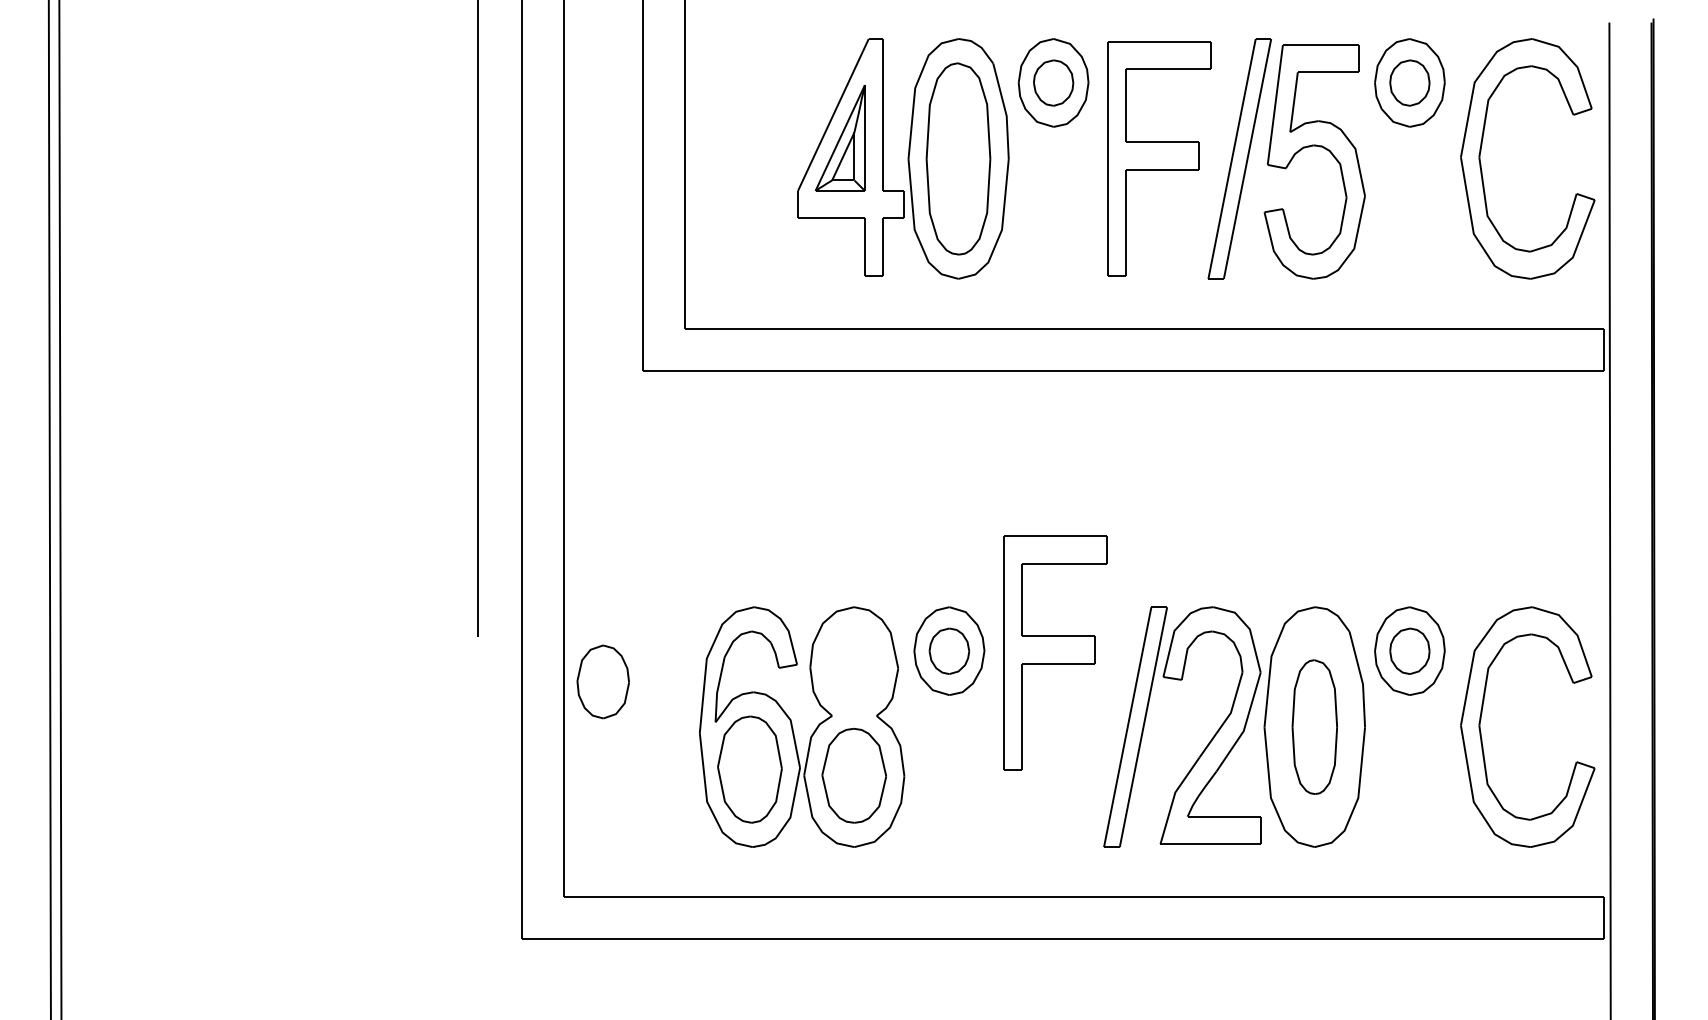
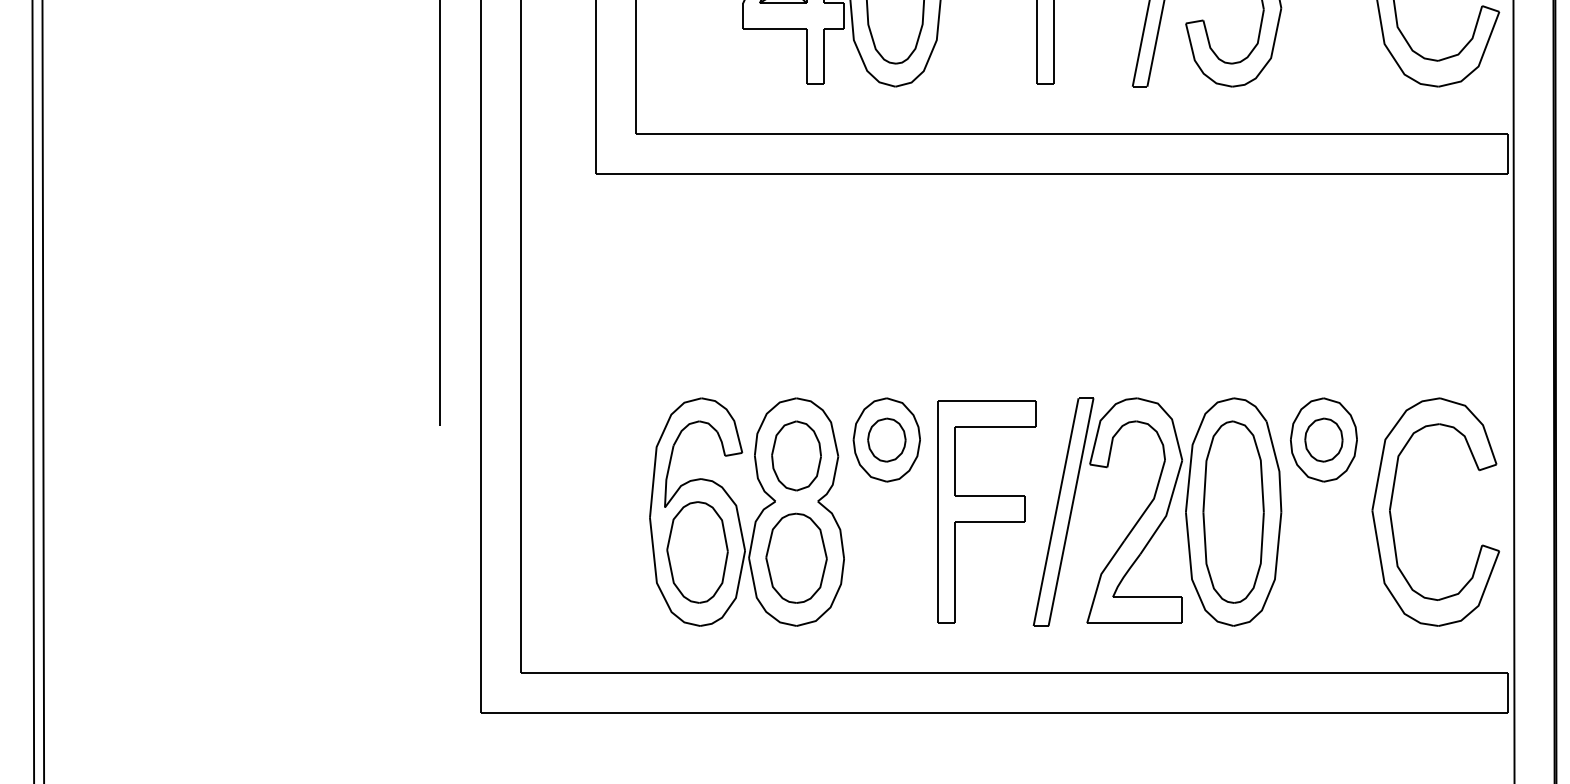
part: (1055, 652) -> (987, 511), moved
part: (602, 681) -> (795, 455), moved
part: (1314, 726) -> (1233, 511), size x1.43

